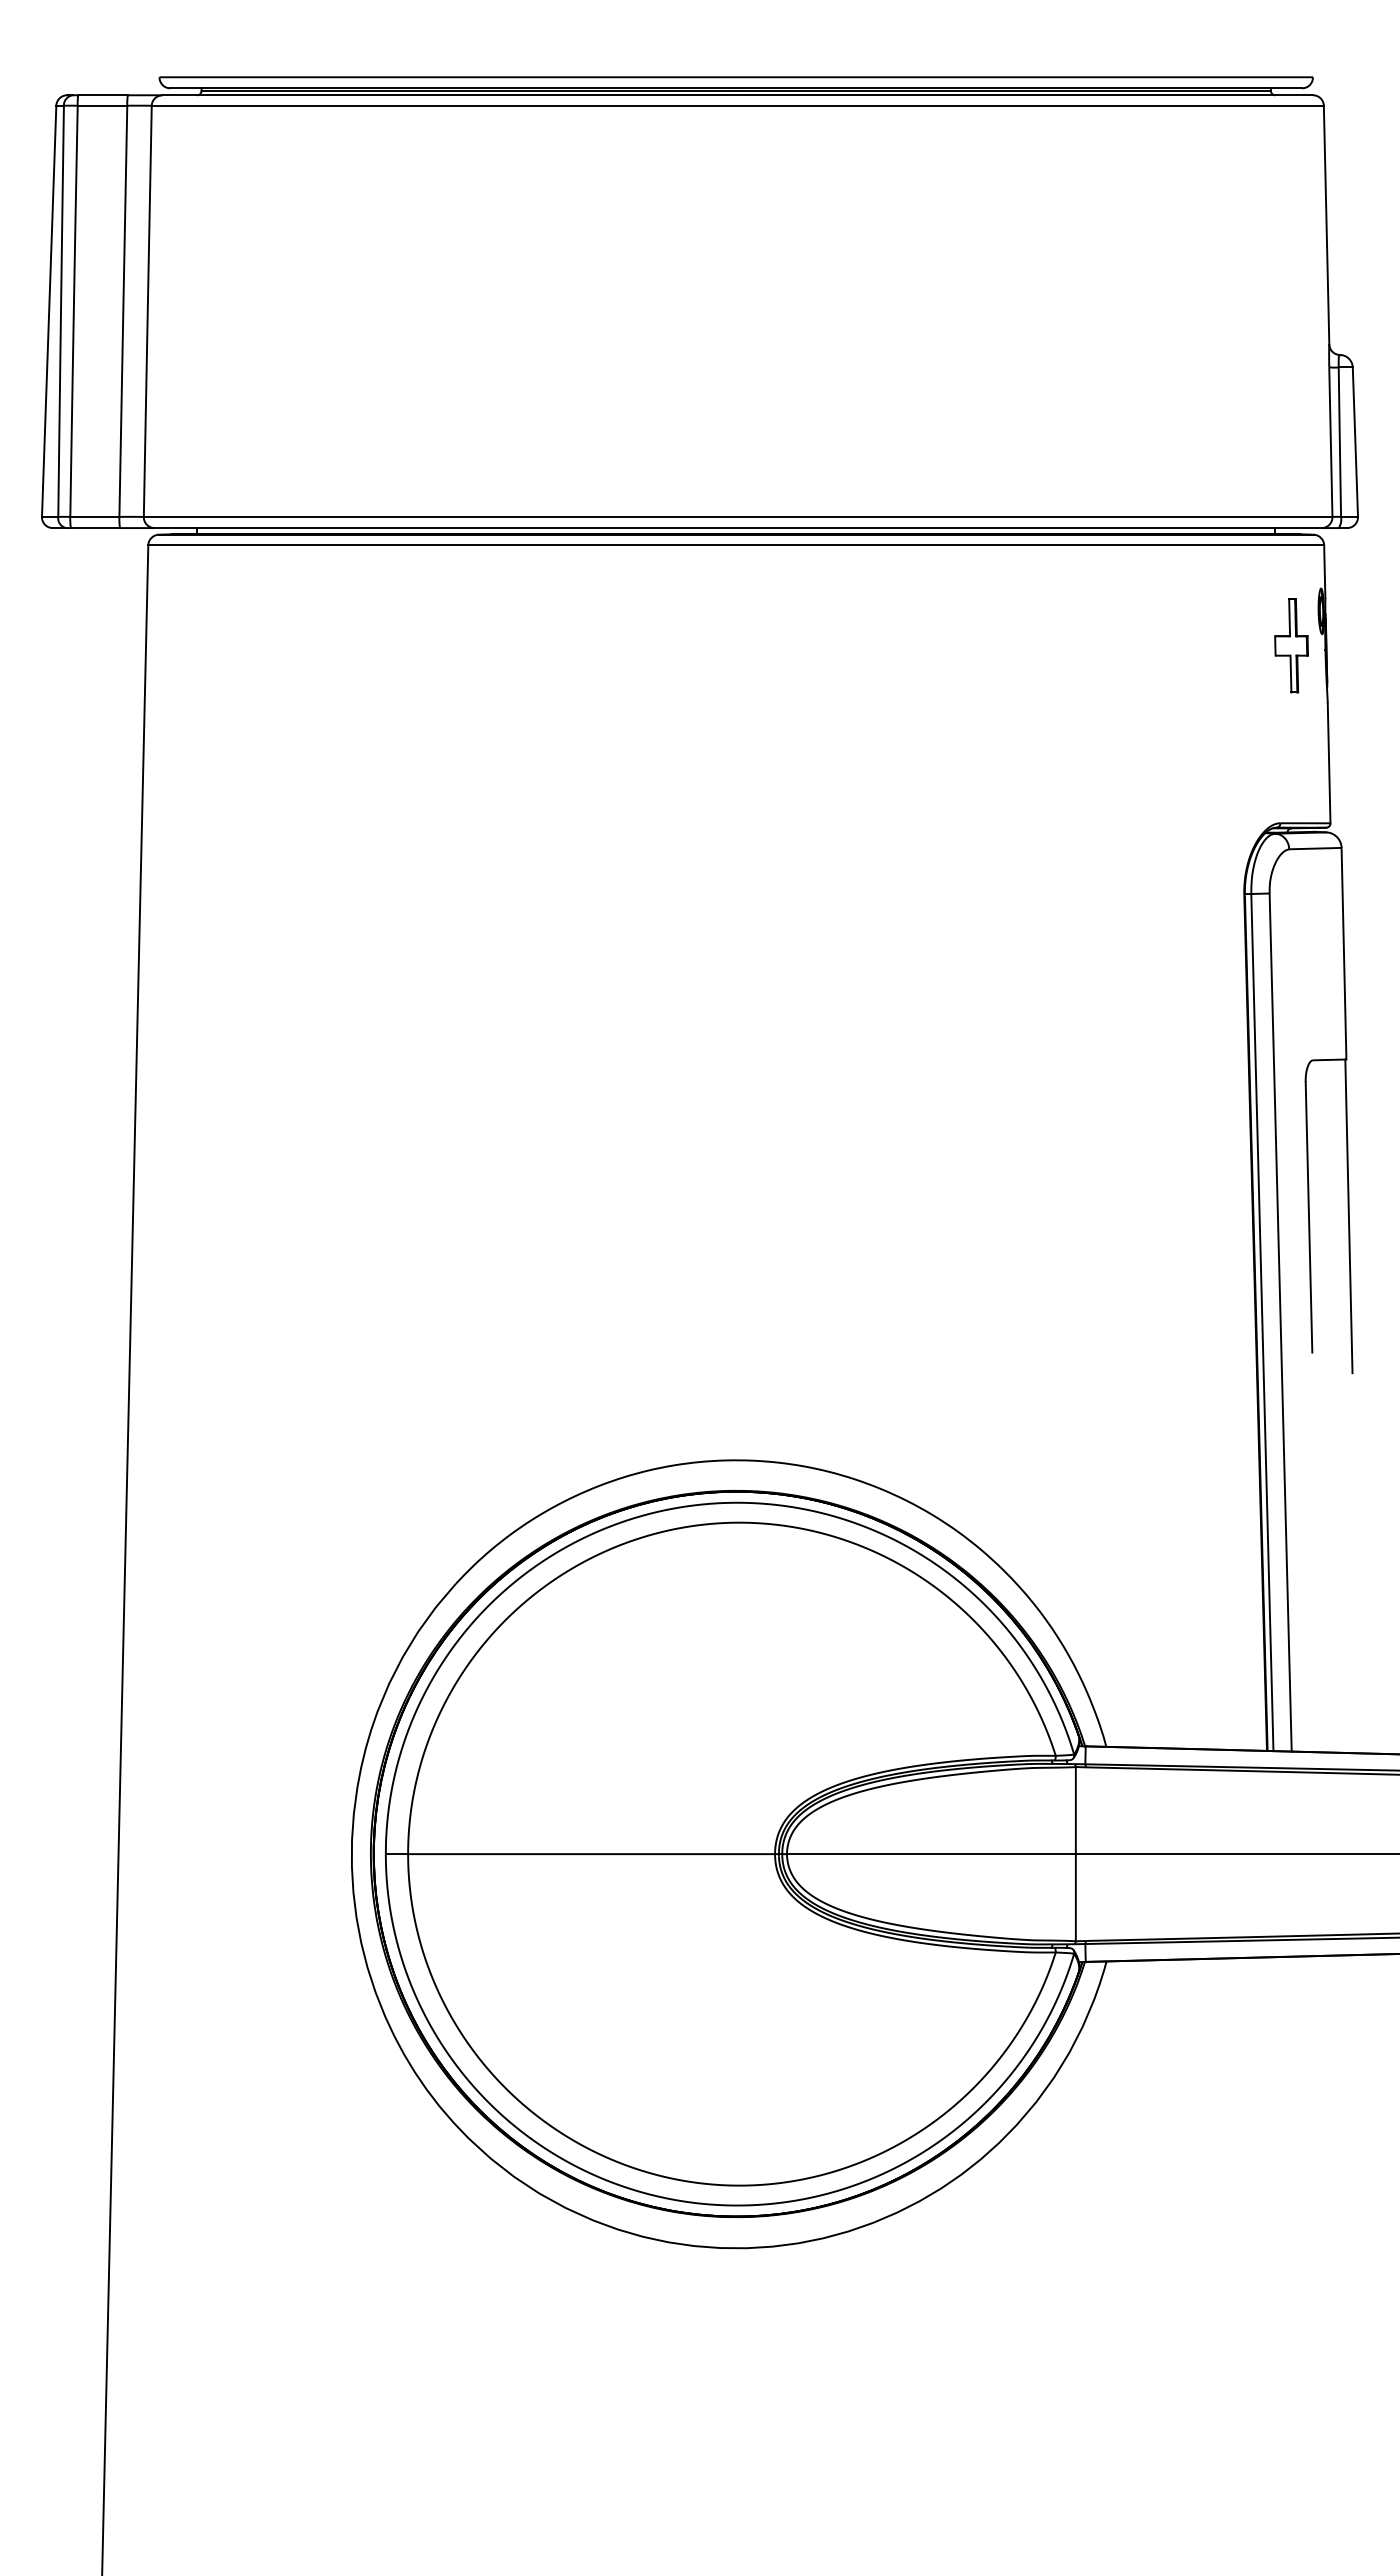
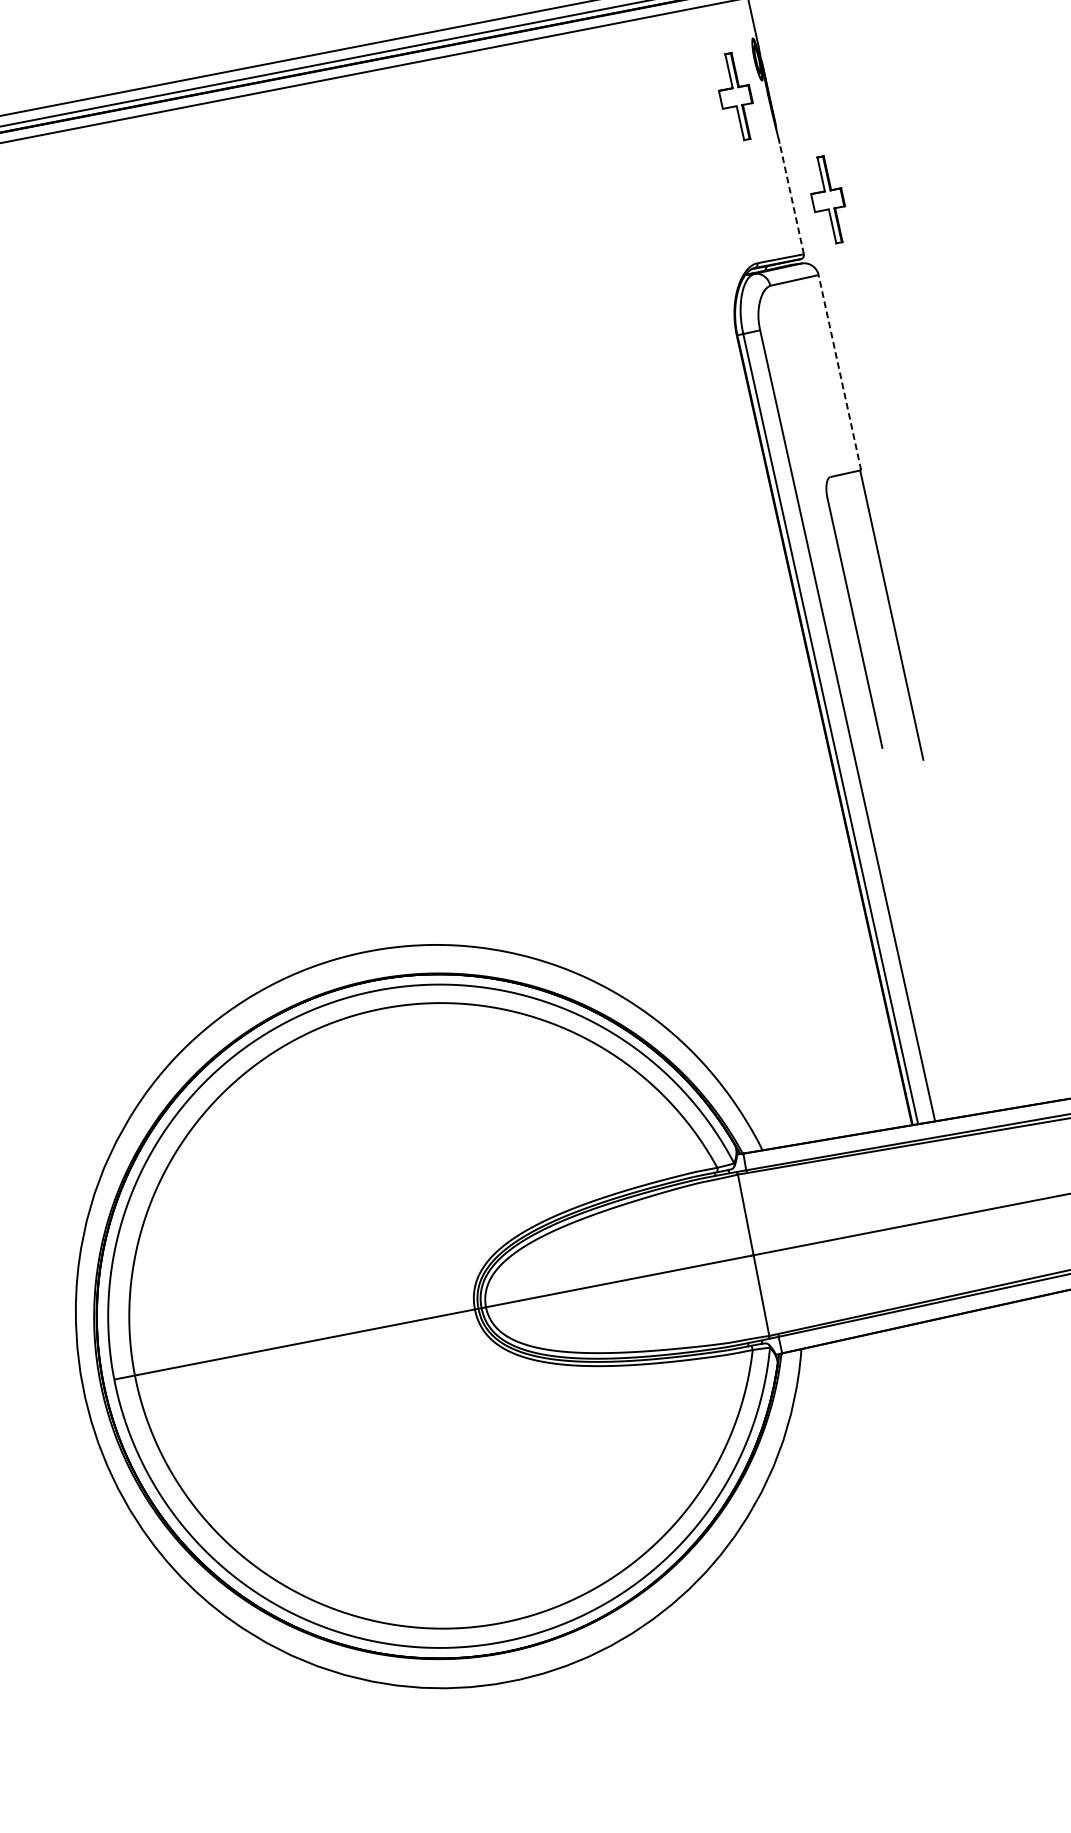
line: (1329, 763) -> (792, 199), solid -> dashed
part: (1366, 771) -> (827, 199), added
line: (1343, 953) -> (839, 372), solid -> dashed

